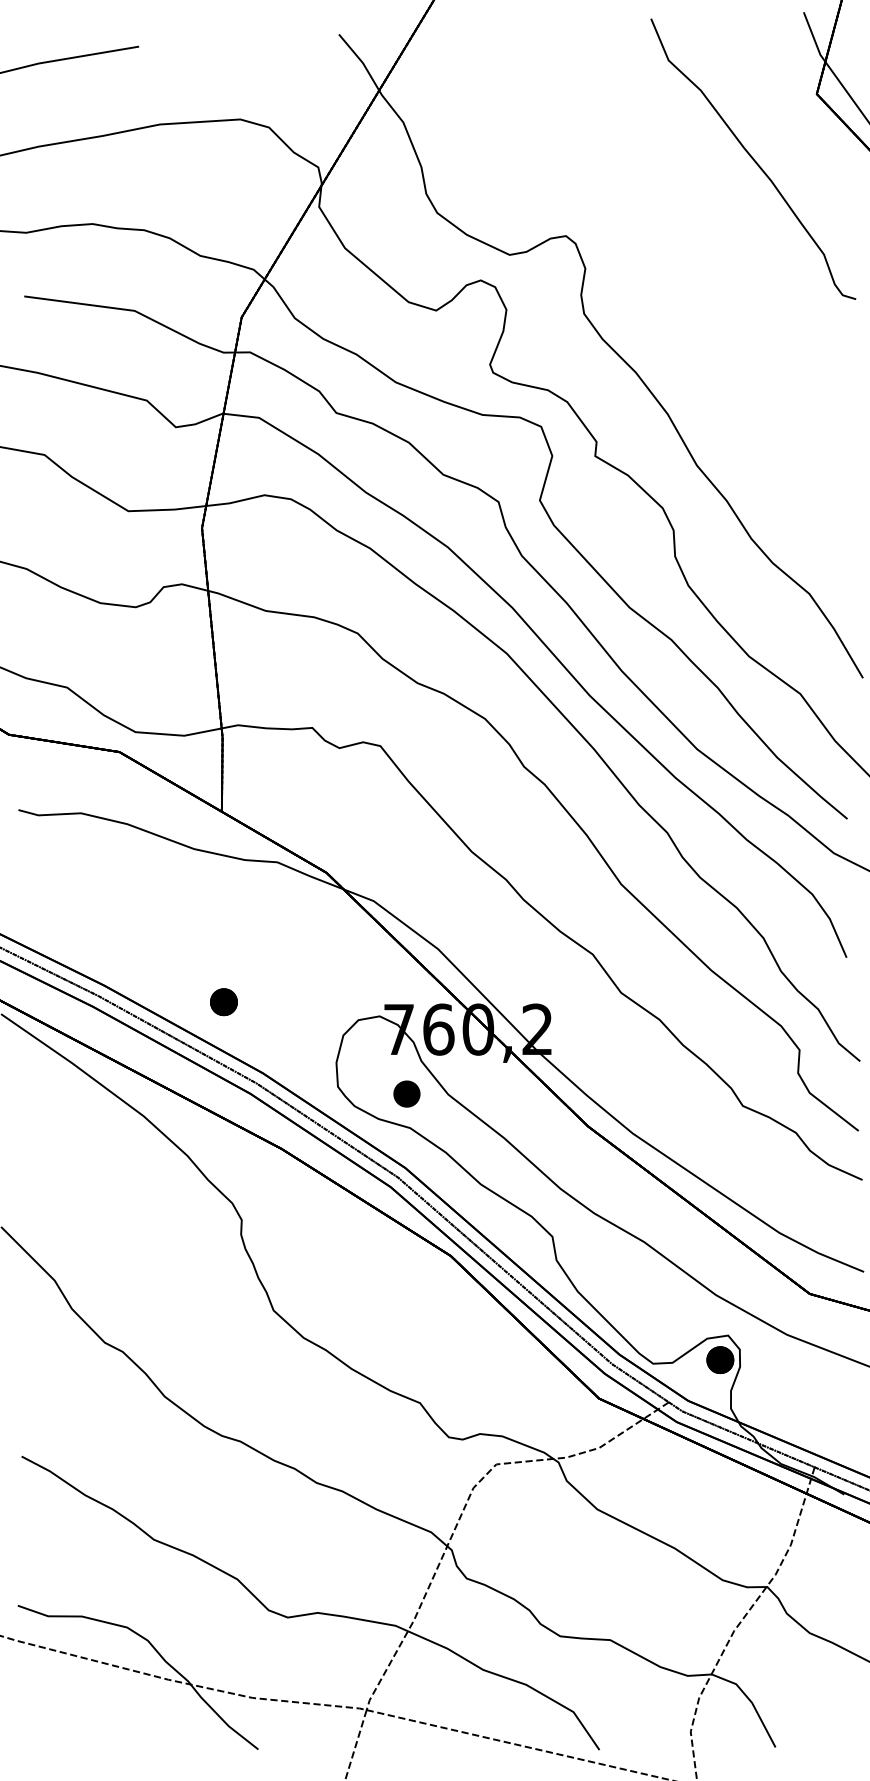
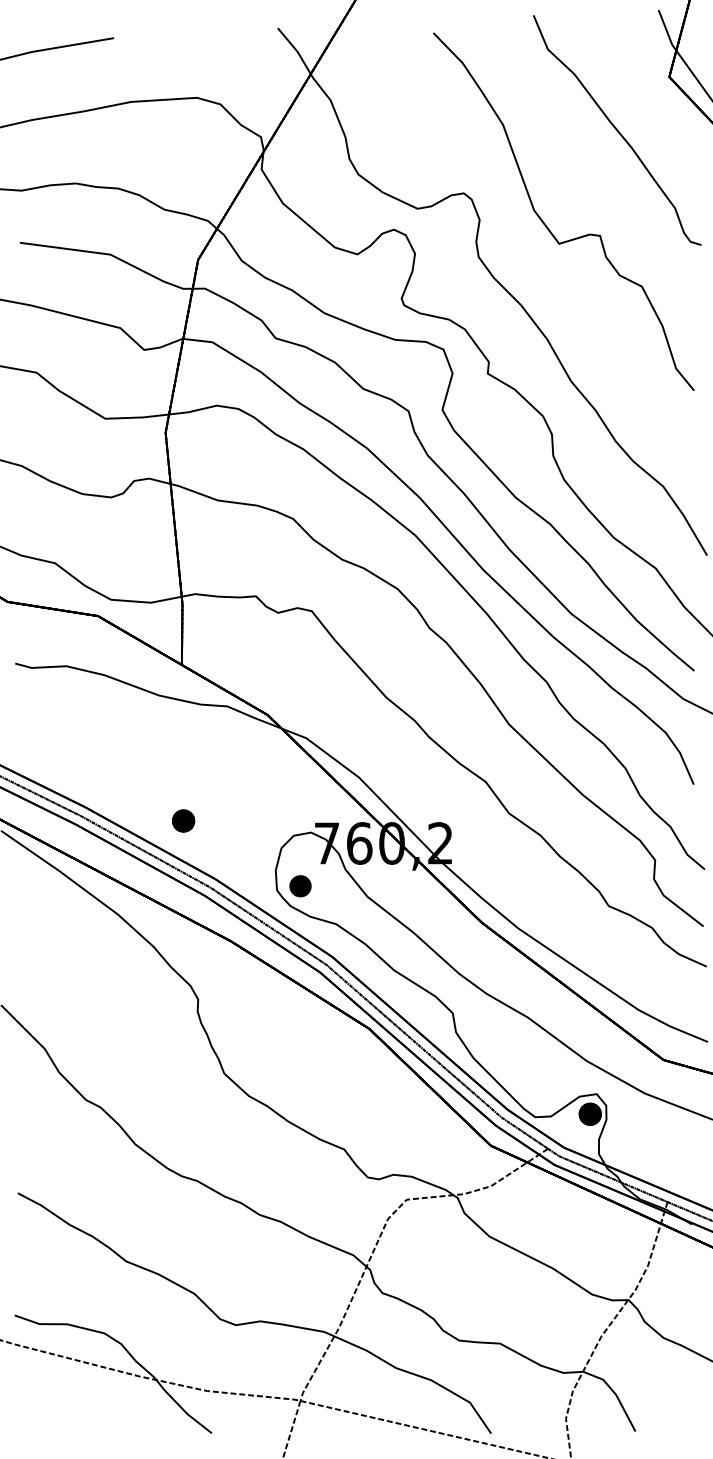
part: (665, 272) -> (545, 223), added
part: (406, 1094) -> (300, 886), moved

